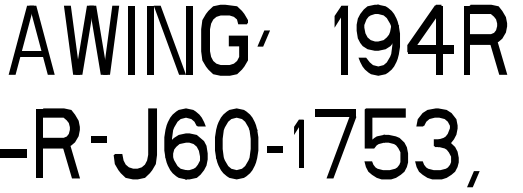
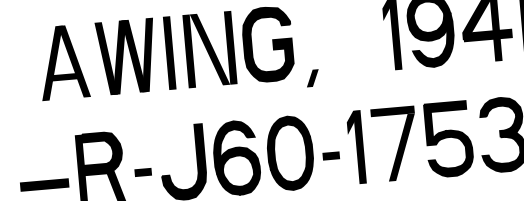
part: (263, 38) -> (312, 78), moved
part: (98, 139) -> (142, 172), moved
part: (298, 143) -> (355, 147), size x1.43

